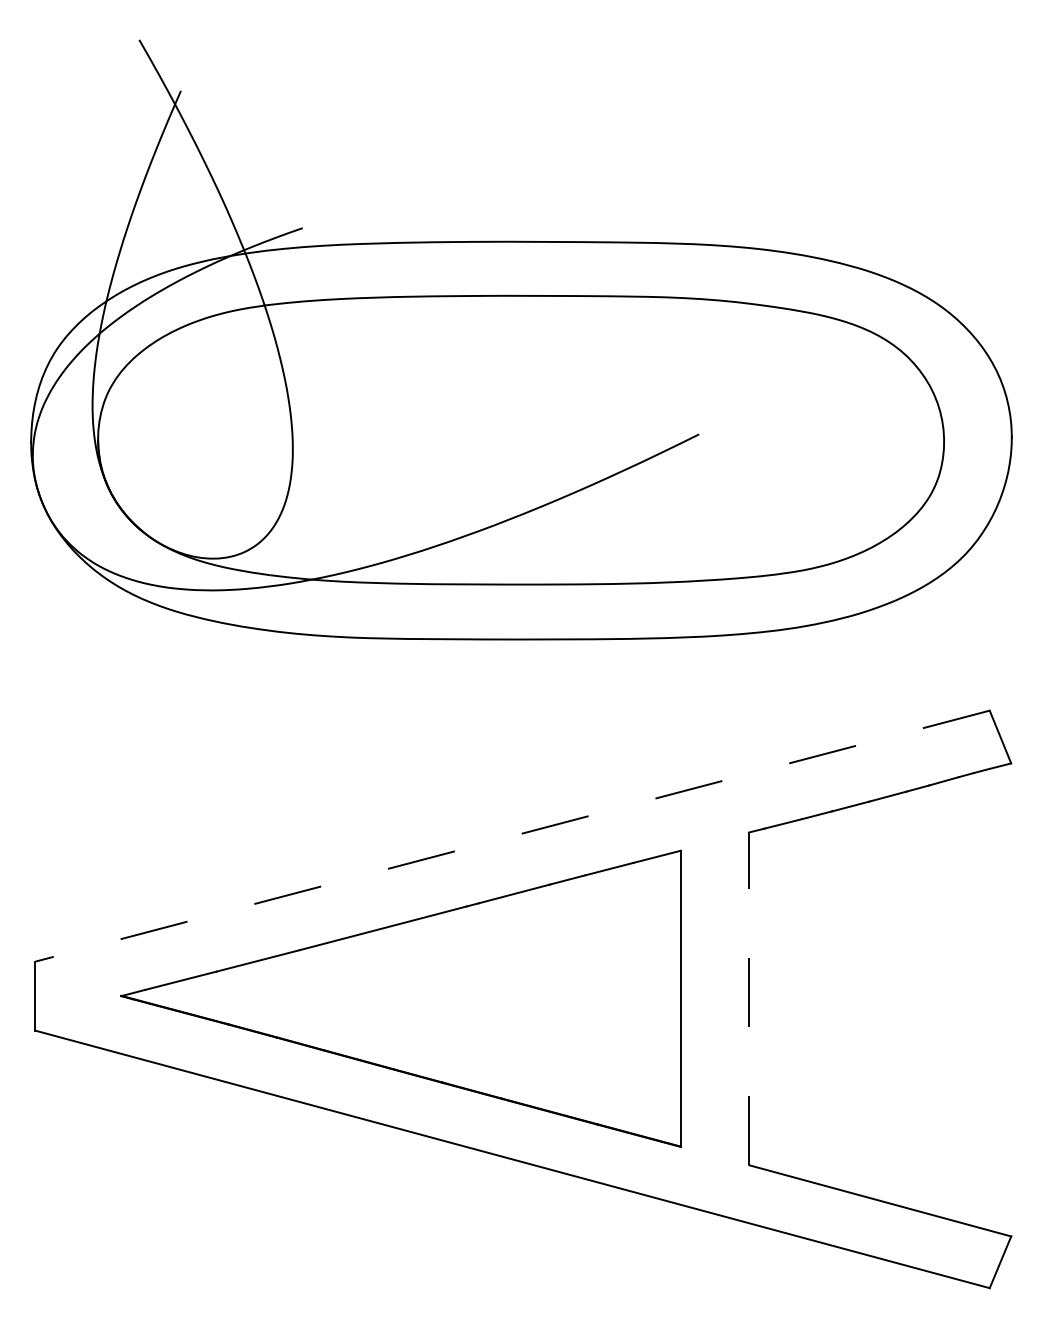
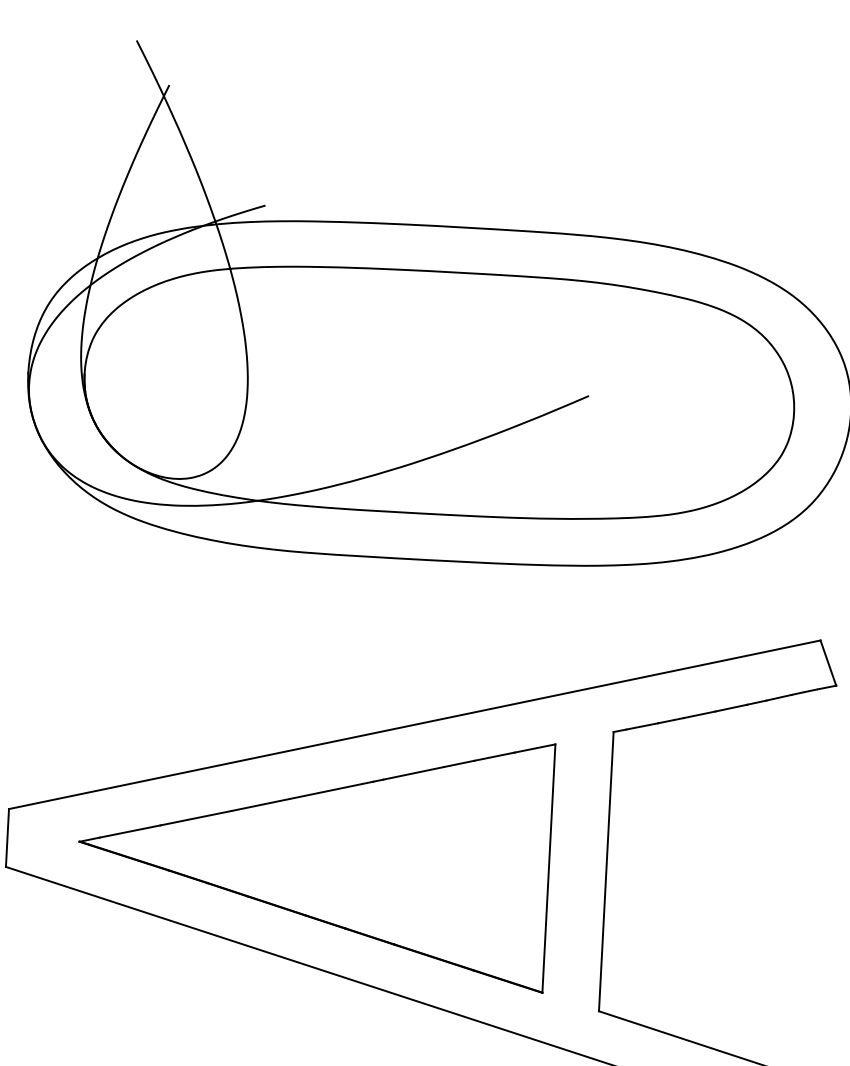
line: (512, 836) -> (414, 725), dashed -> solid
line: (749, 998) -> (606, 871), dashed -> solid

